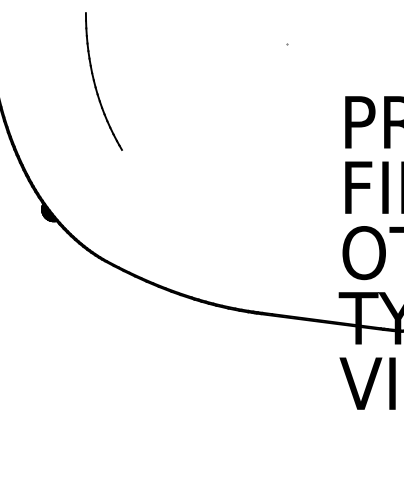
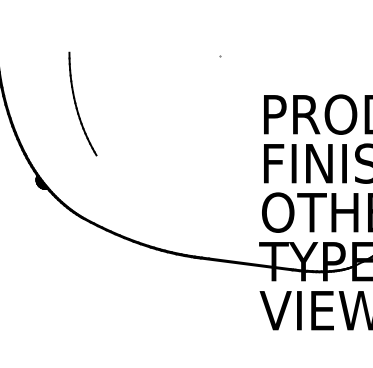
part: (103, 80) -> (82, 103), moved

